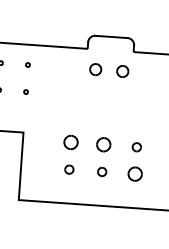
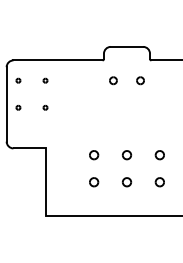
part: (95, 69) -> (113, 80), size x0.62
part: (122, 71) -> (140, 80), size x0.62
part: (71, 143) -> (94, 155), size x0.62
part: (104, 145) -> (127, 155), size x0.62
part: (134, 174) -> (159, 182), size x0.62

